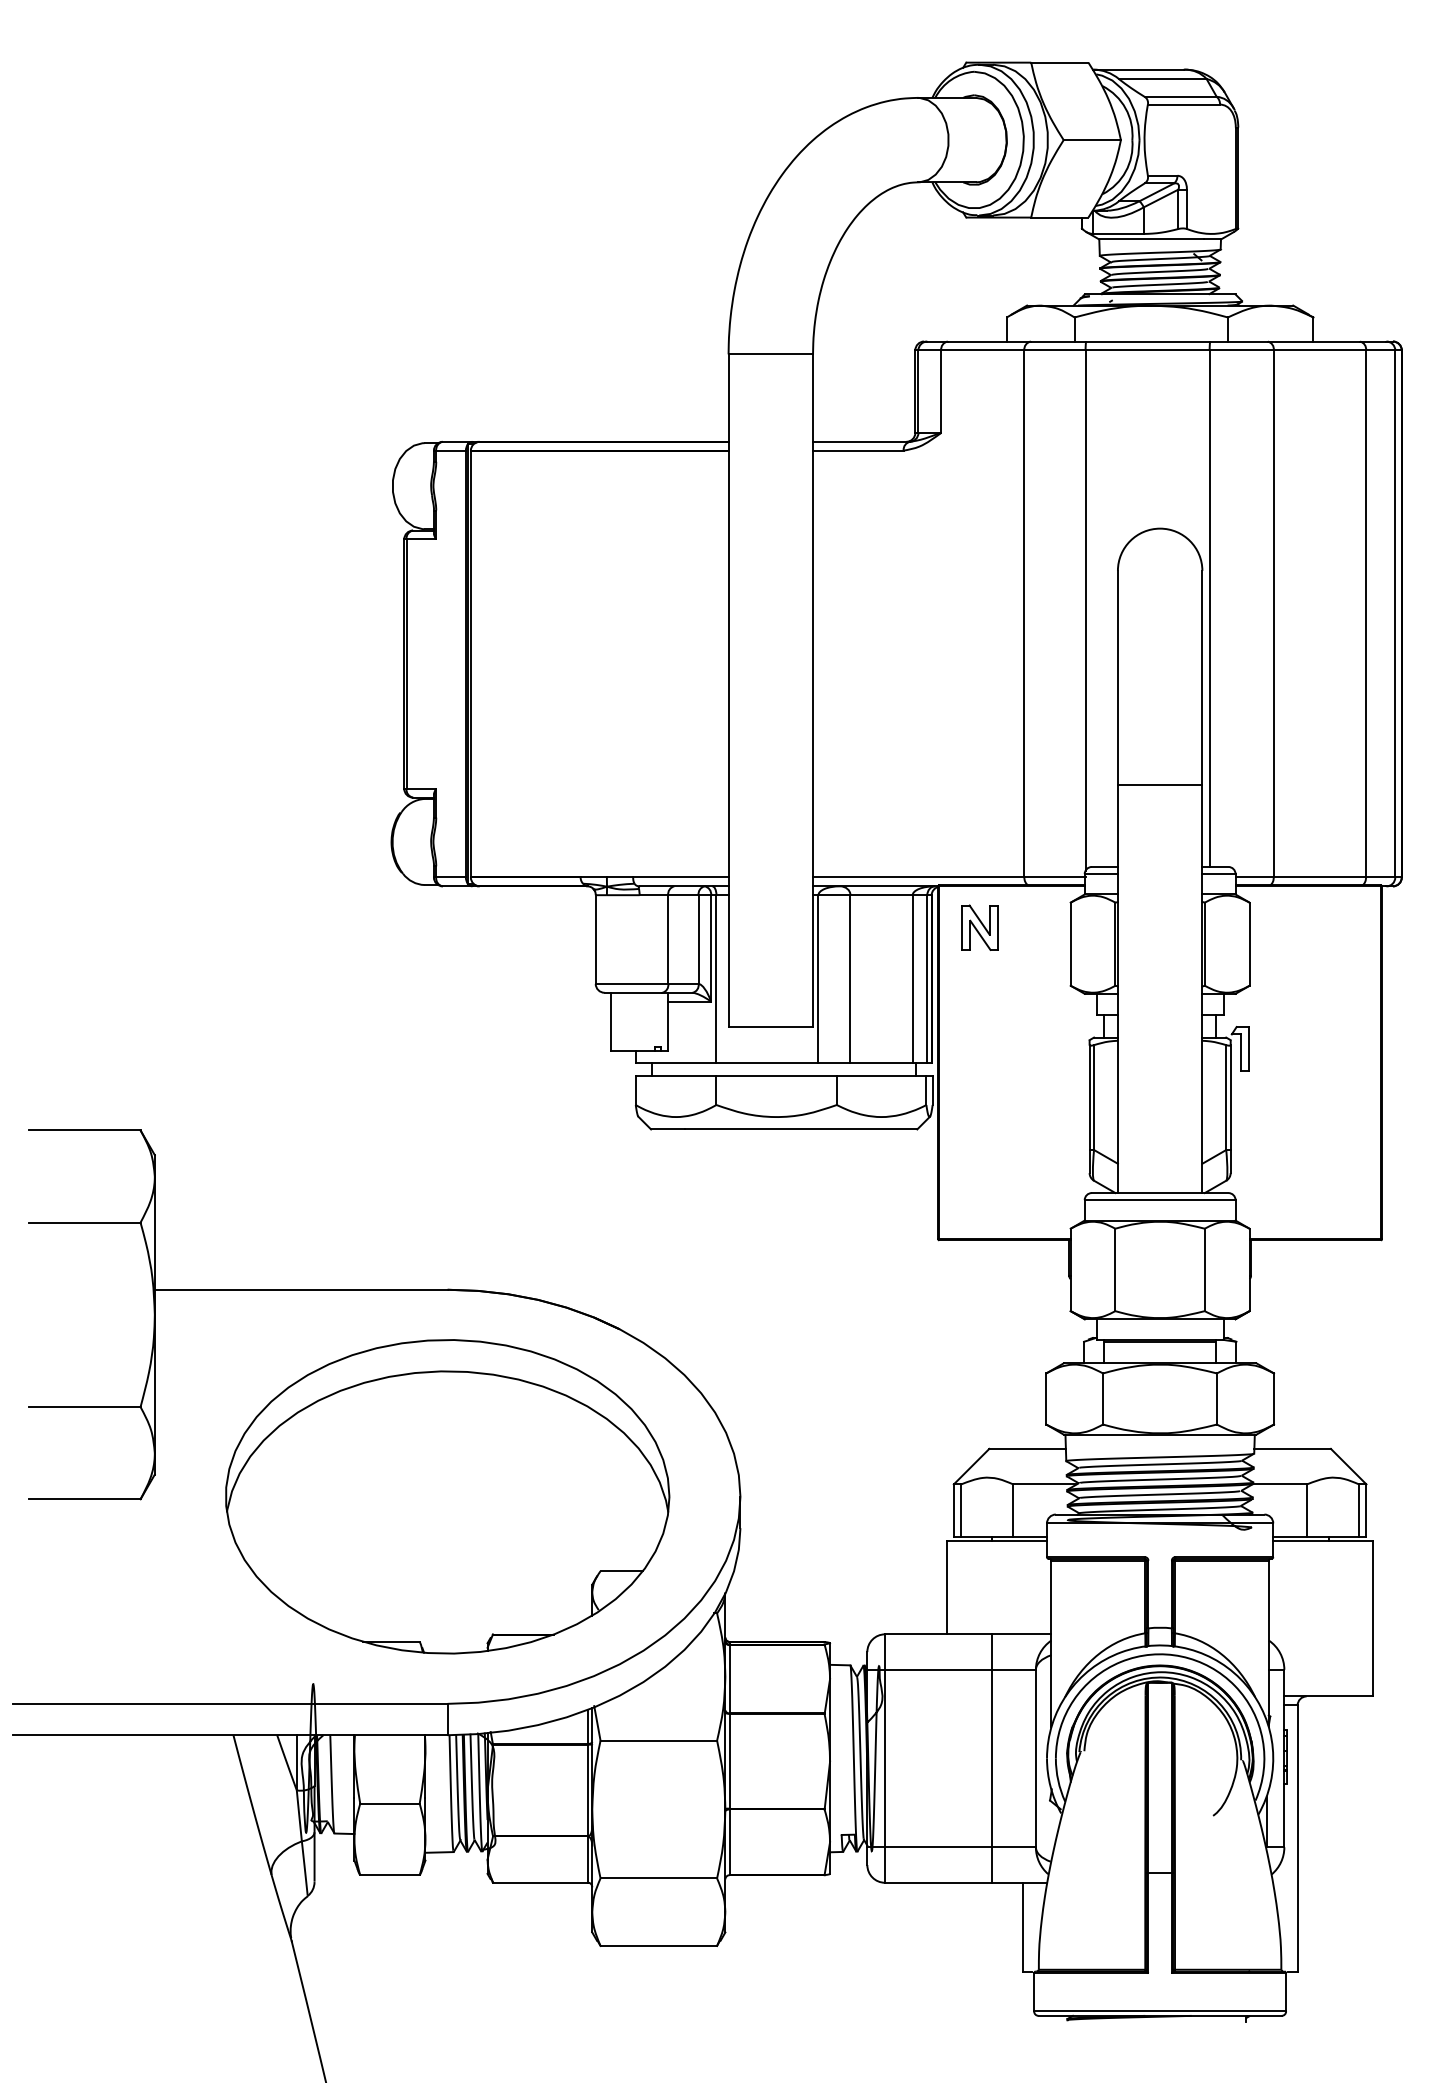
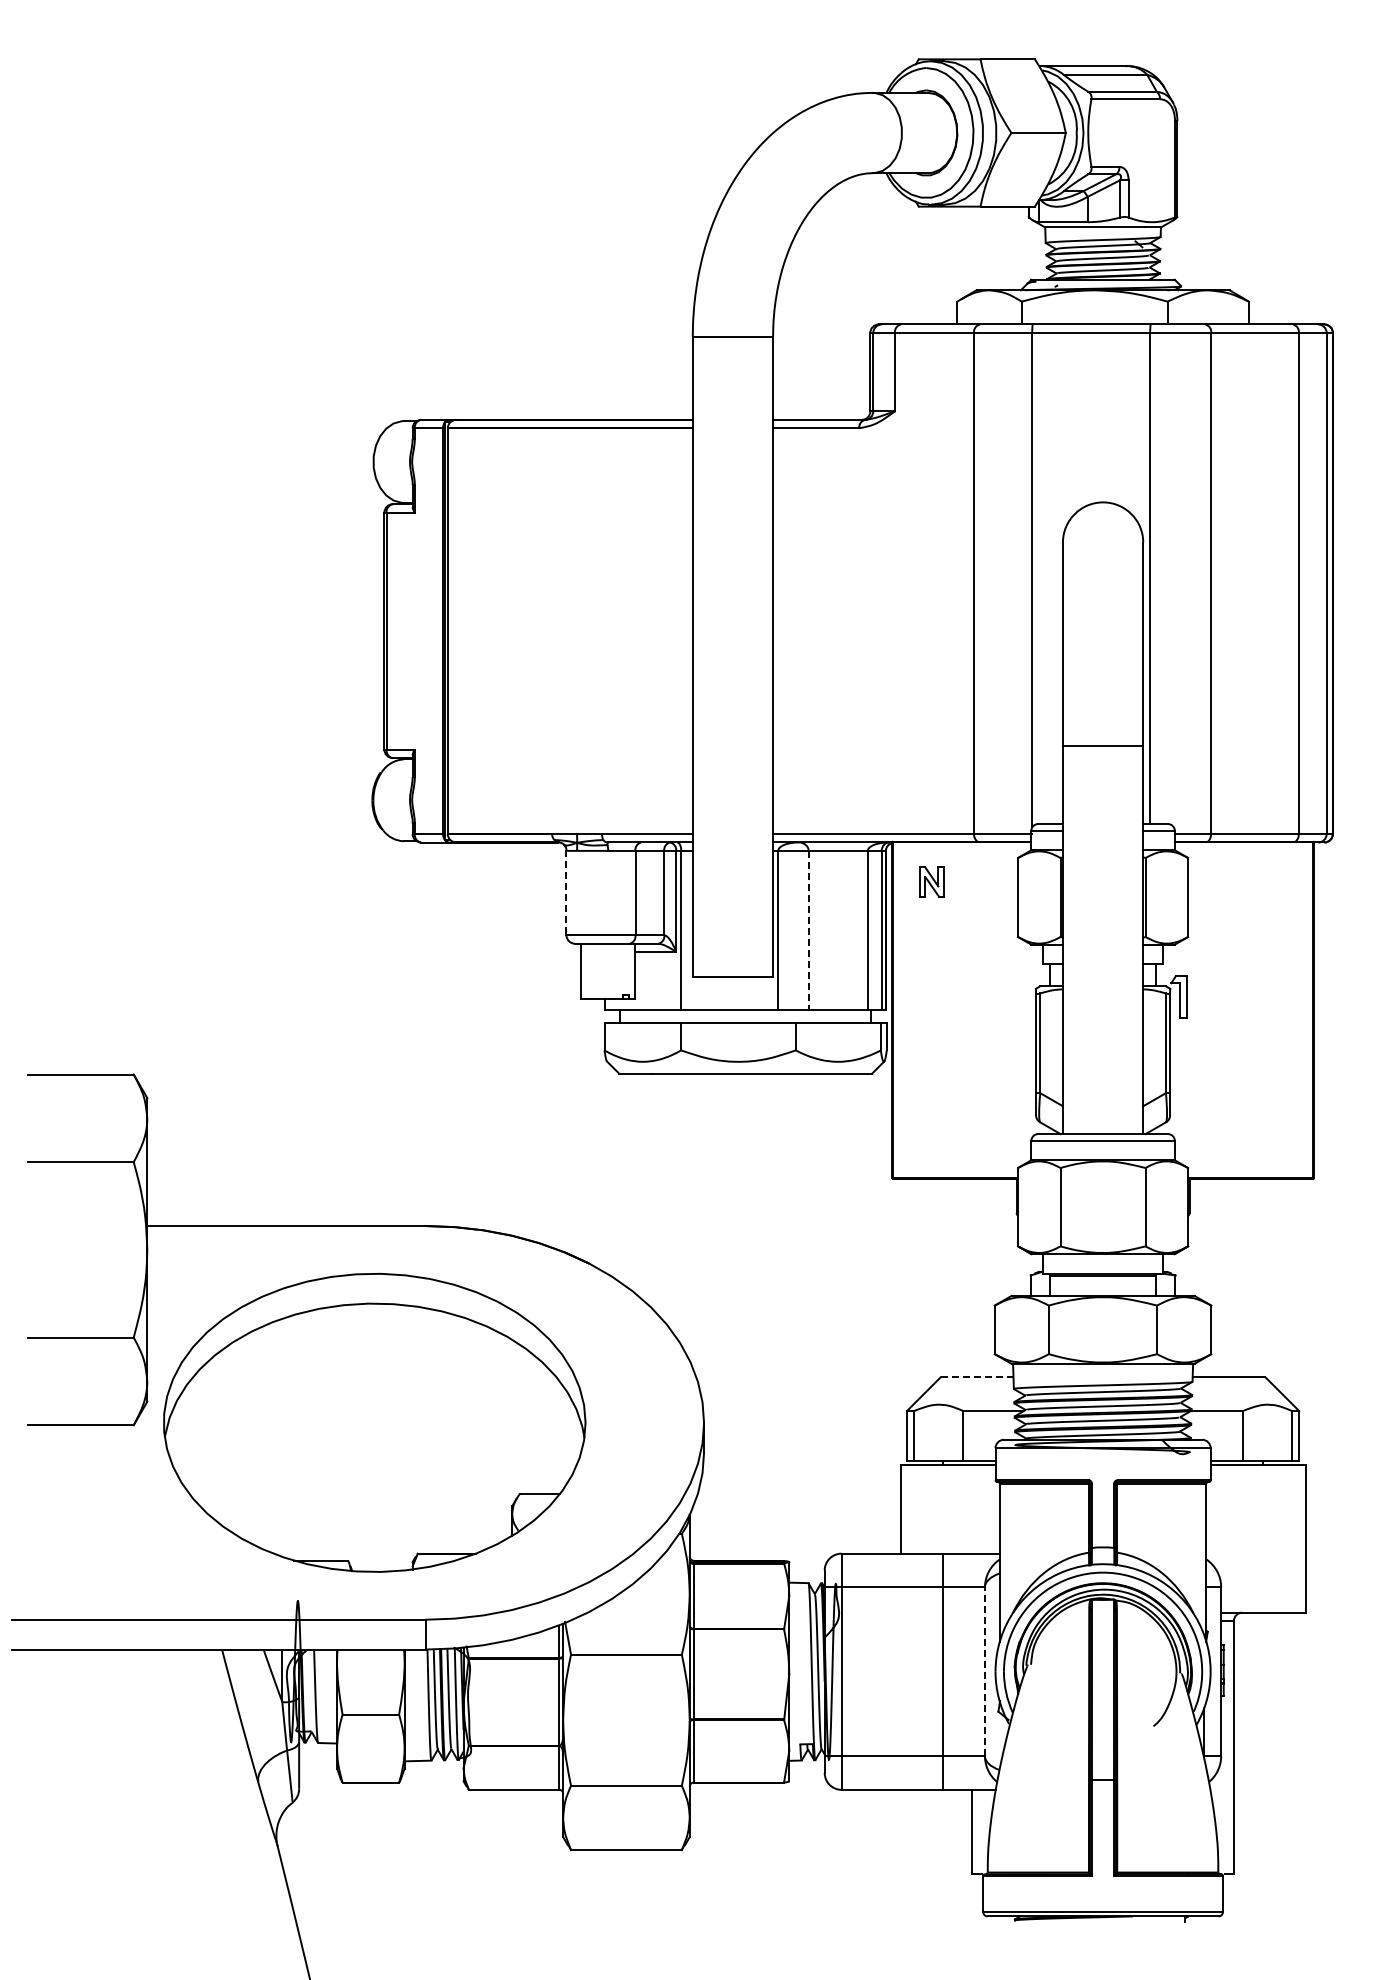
part: (979, 927) -> (931, 881), size x0.7
line: (595, 940) -> (566, 893), solid -> dashed
line: (850, 978) -> (808, 930), solid -> dashed
line: (1028, 1449) -> (977, 1377), solid -> dashed
part: (447, 1496) -> (374, 1422), moved
line: (1035, 1758) -> (984, 1671), solid -> dashed

